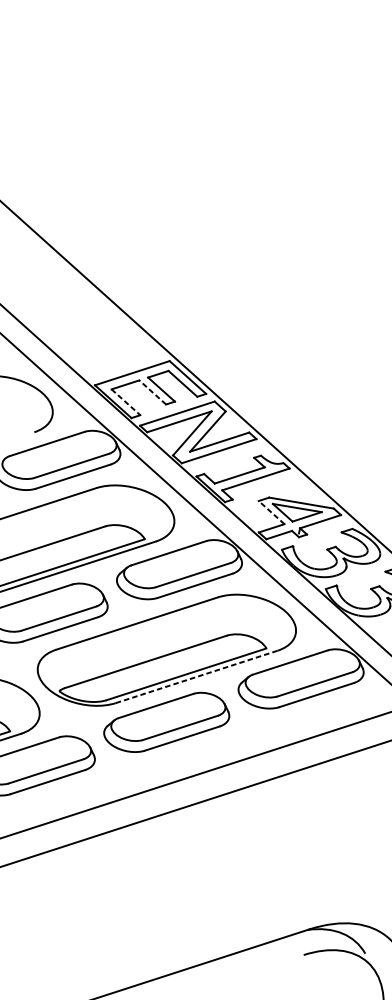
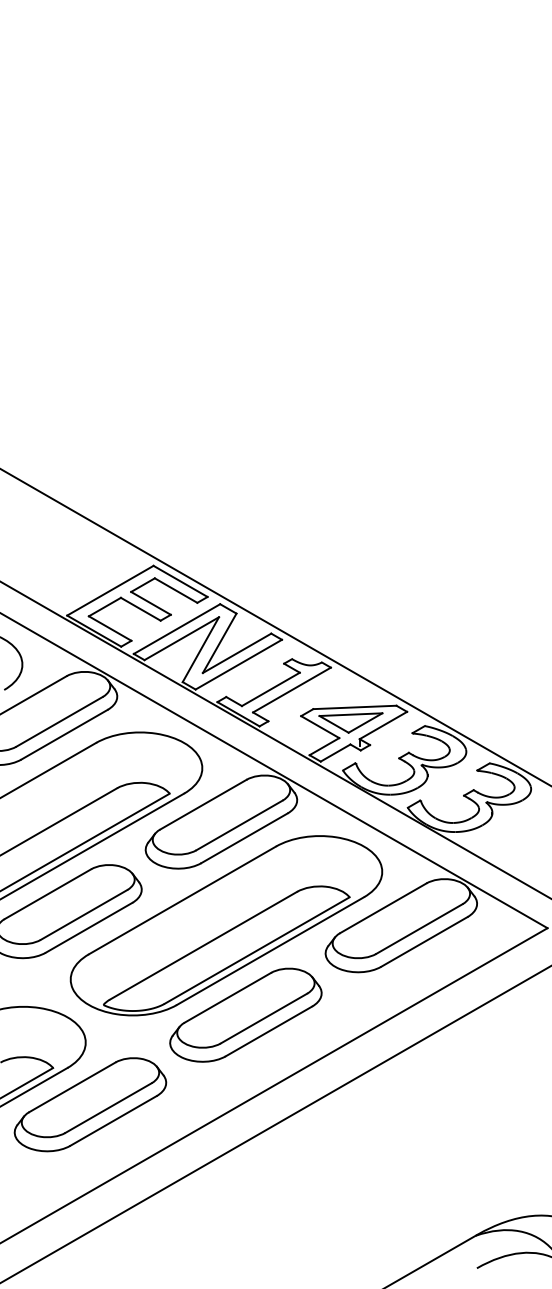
line: (152, 392) -> (140, 609), dashed -> solid
line: (126, 402) -> (110, 628), dashed -> solid
line: (271, 512) -> (319, 726), dashed -> solid
line: (196, 677) -> (270, 951), dashed -> solid

